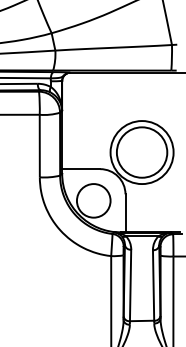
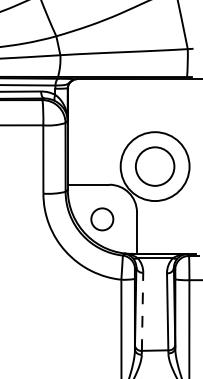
circle: (141, 152) -> (154, 166), size x0.7
circle: (93, 200) -> (102, 218), size x0.6
line: (130, 285) -> (142, 311), solid -> dashed

